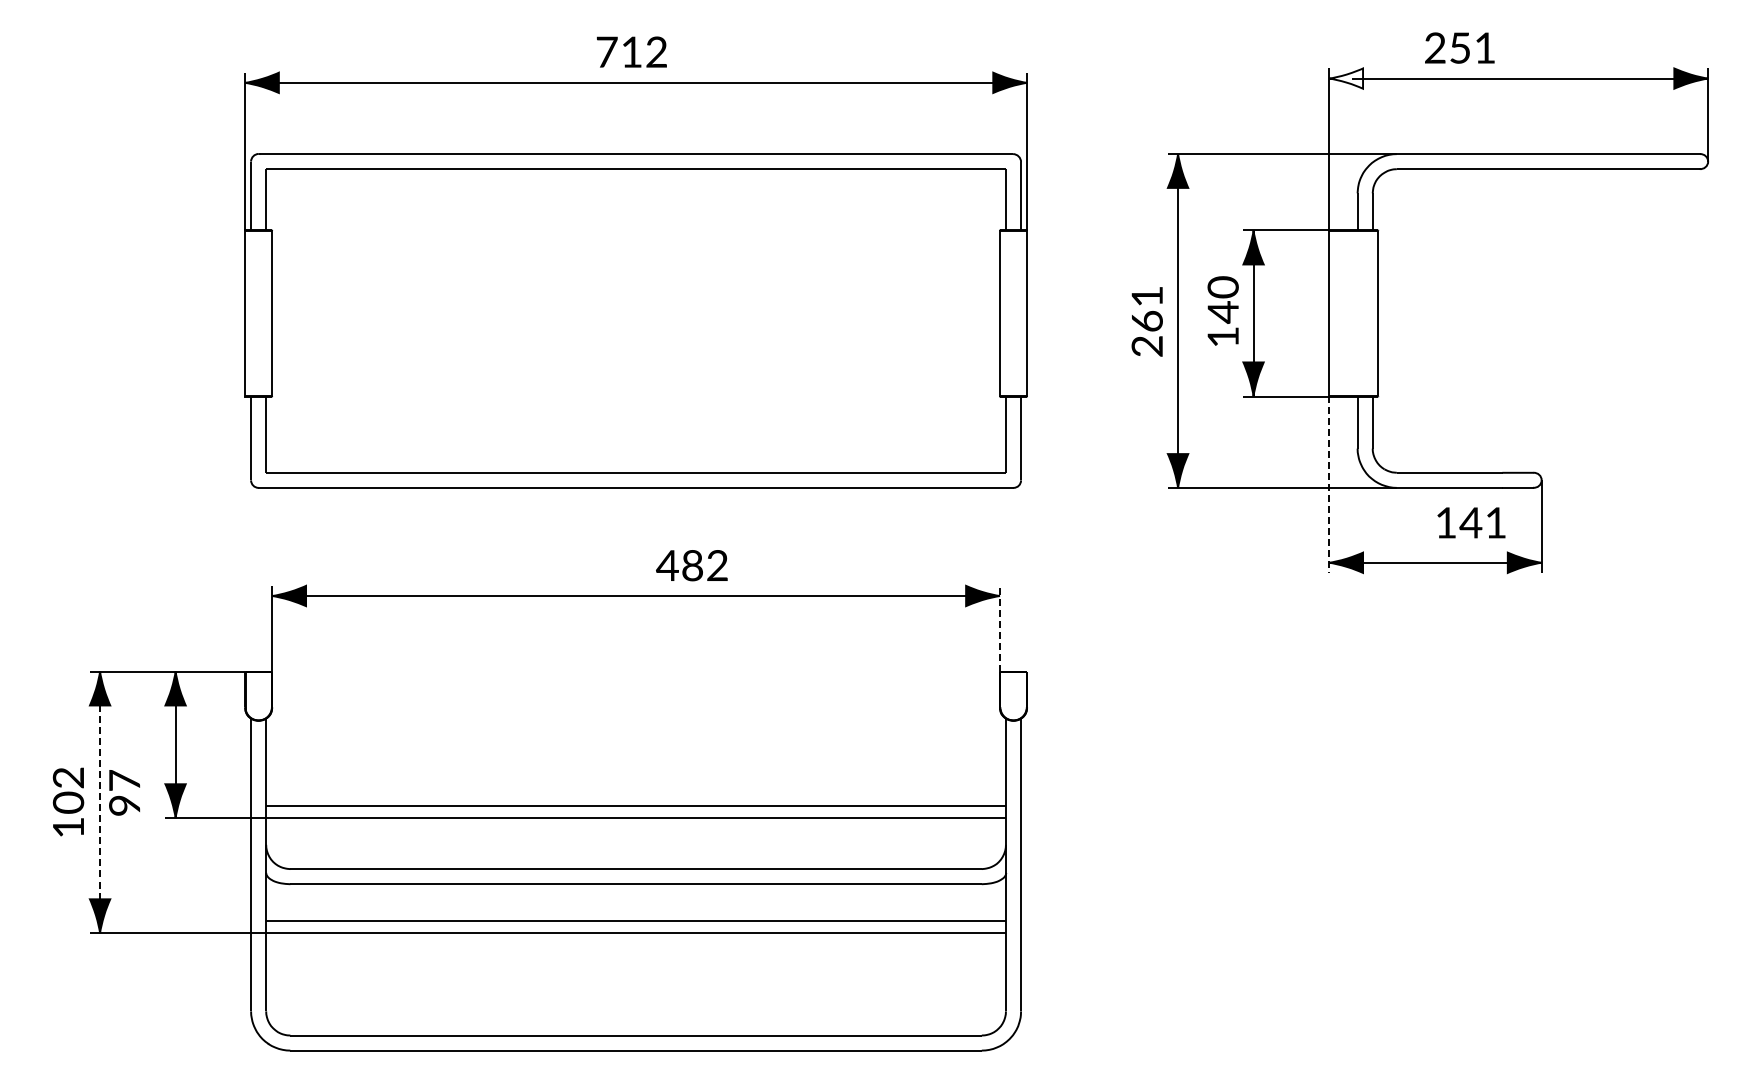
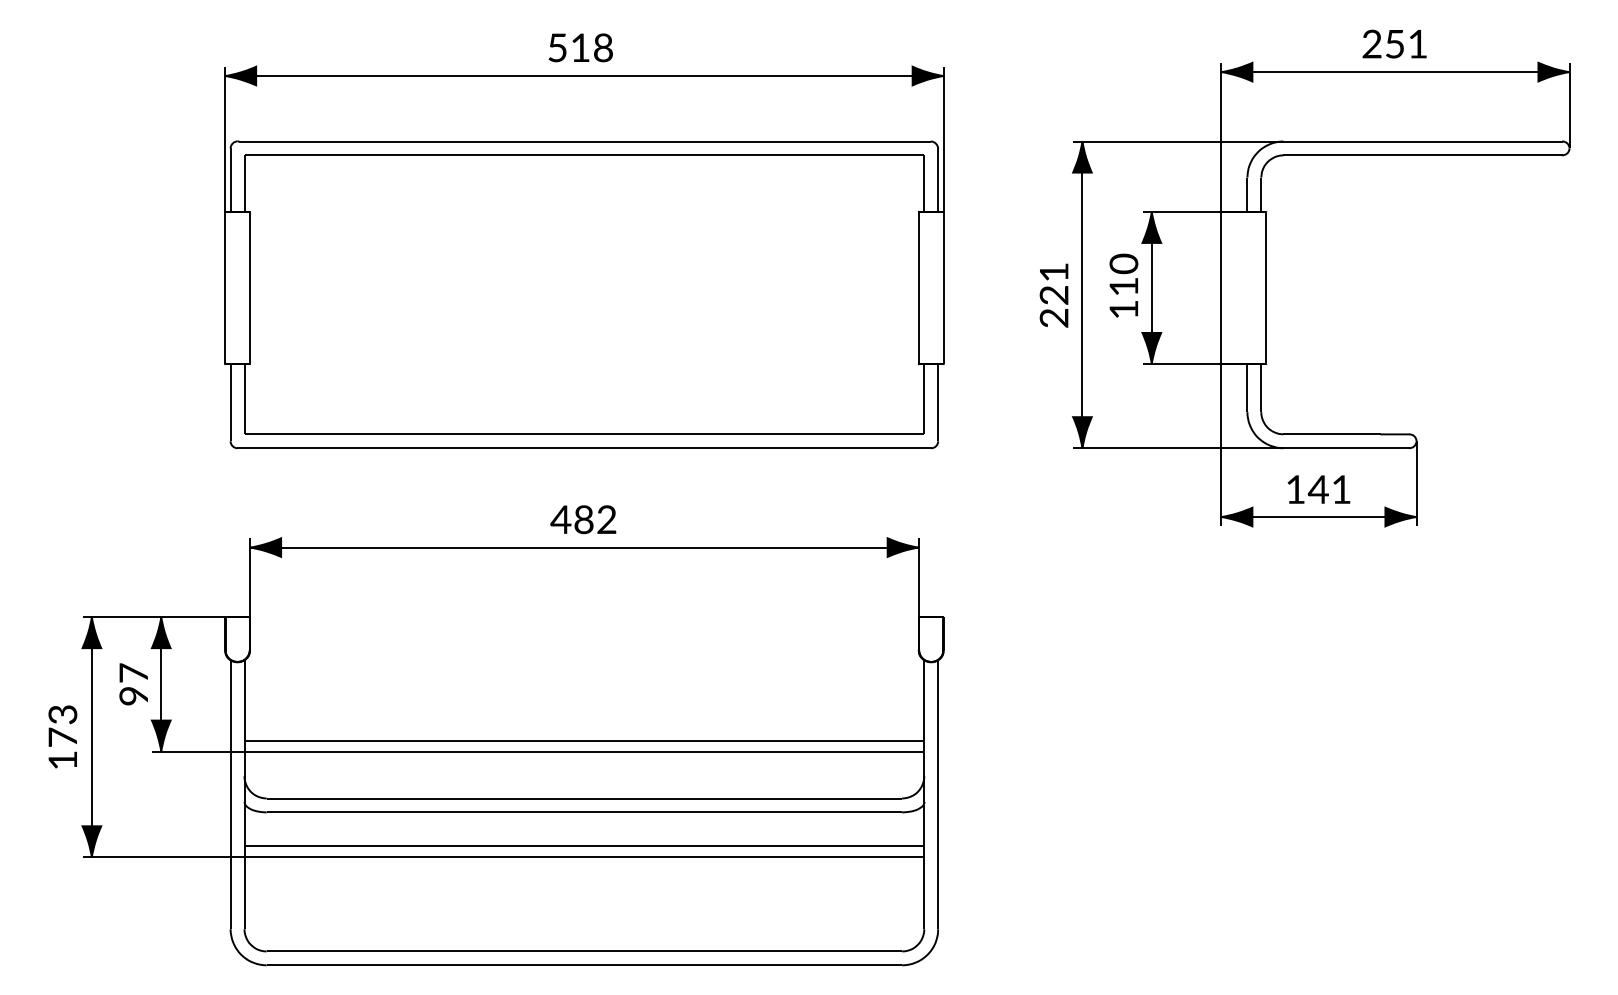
text: (1459, 47) -> (1394, 43), moved
text: (631, 51) -> (580, 47), 712 -> 518
fill: (1346, 78) -> (1237, 72), added
text: (1222, 312) -> (1123, 287), 140 -> 110
text: (1146, 320) -> (1053, 294), 261 -> 221
line: (1329, 485) -> (1221, 446), dashed -> solid
text: (1471, 522) -> (1318, 489), moved
text: (691, 565) -> (582, 519), moved
line: (999, 628) -> (918, 577), dashed -> solid
text: (68, 790) -> (62, 726), 102 -> 173
text: (124, 792) -> (133, 684), moved
line: (100, 801) -> (92, 736), dashed -> solid

